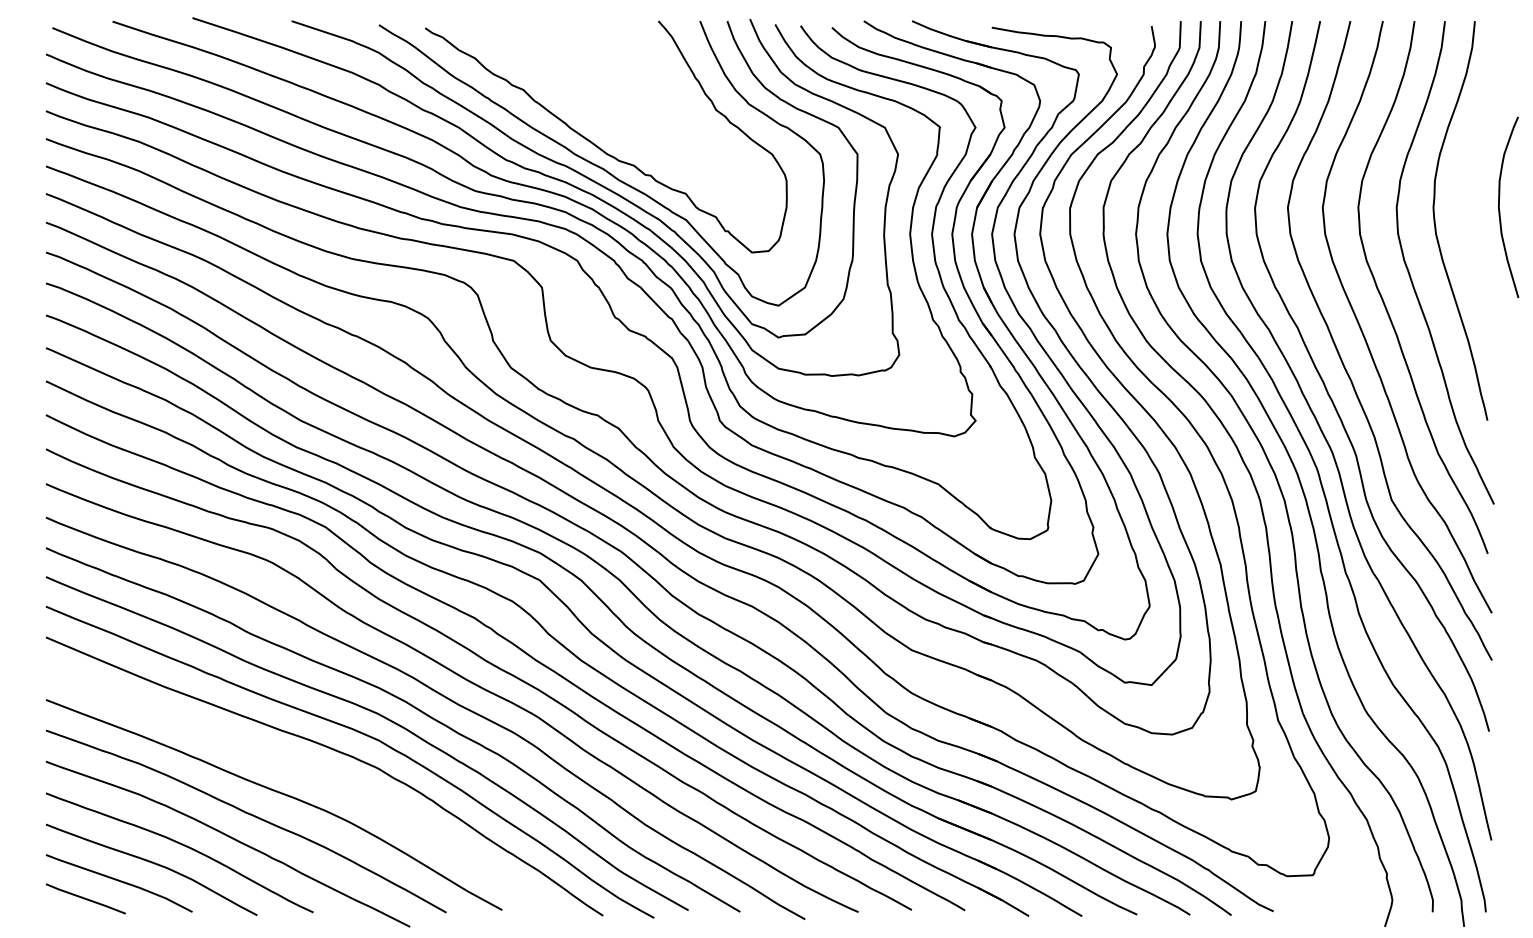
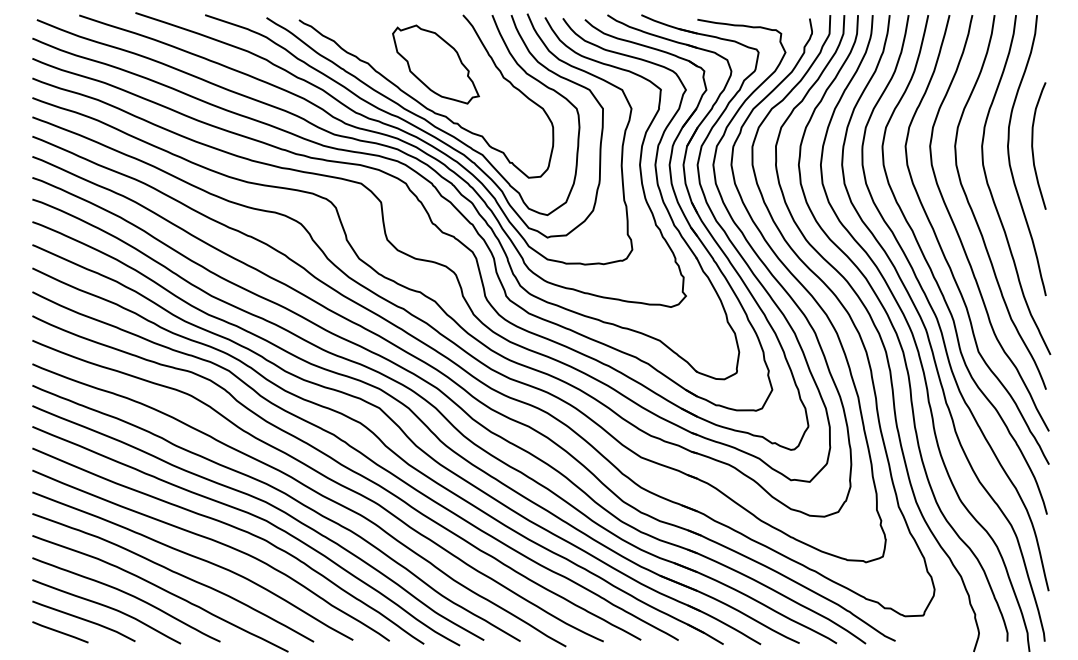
part: (620, 91) -> (436, 64), added
curve: (1500, 210) -> (1033, 148), moved
curve: (308, 771) -> (216, 542), added

